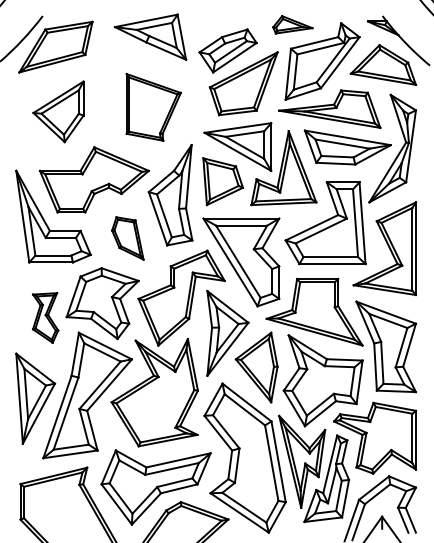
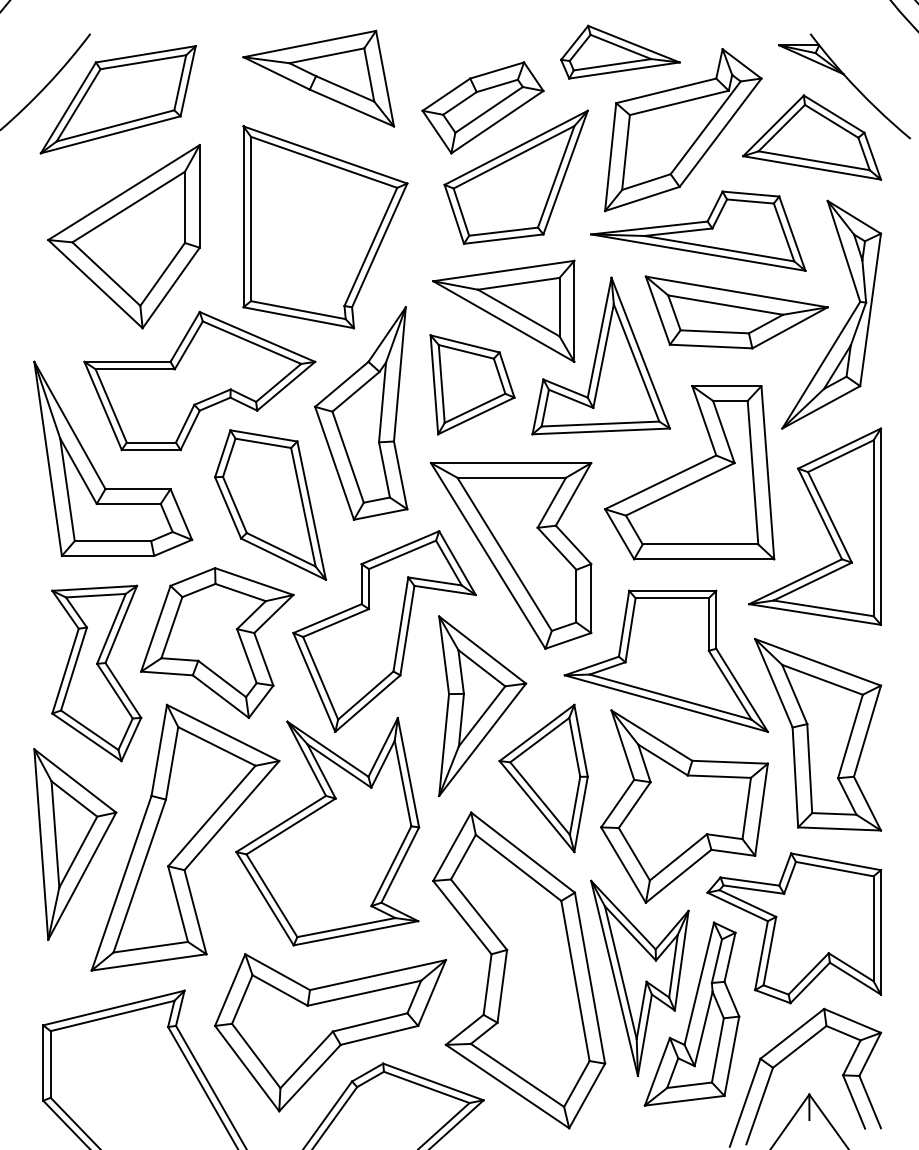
part: (292, 24) -> (619, 51), size x1.43
part: (153, 107) -> (324, 227), size x1.43
part: (58, 111) -> (123, 236), size x1.43
part: (127, 238) -> (269, 505), size x1.67
part: (45, 317) -> (96, 672), size x1.67

